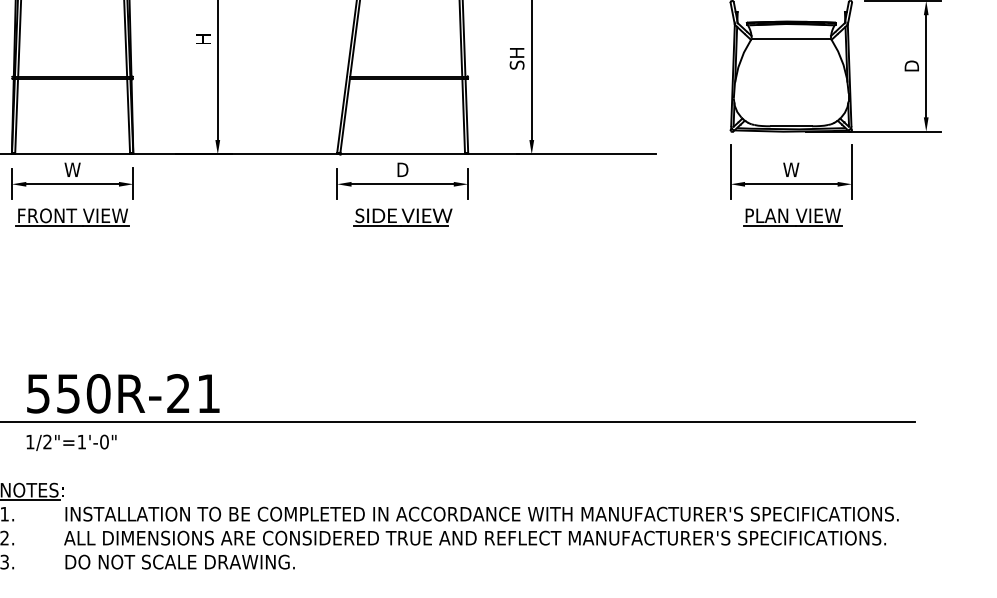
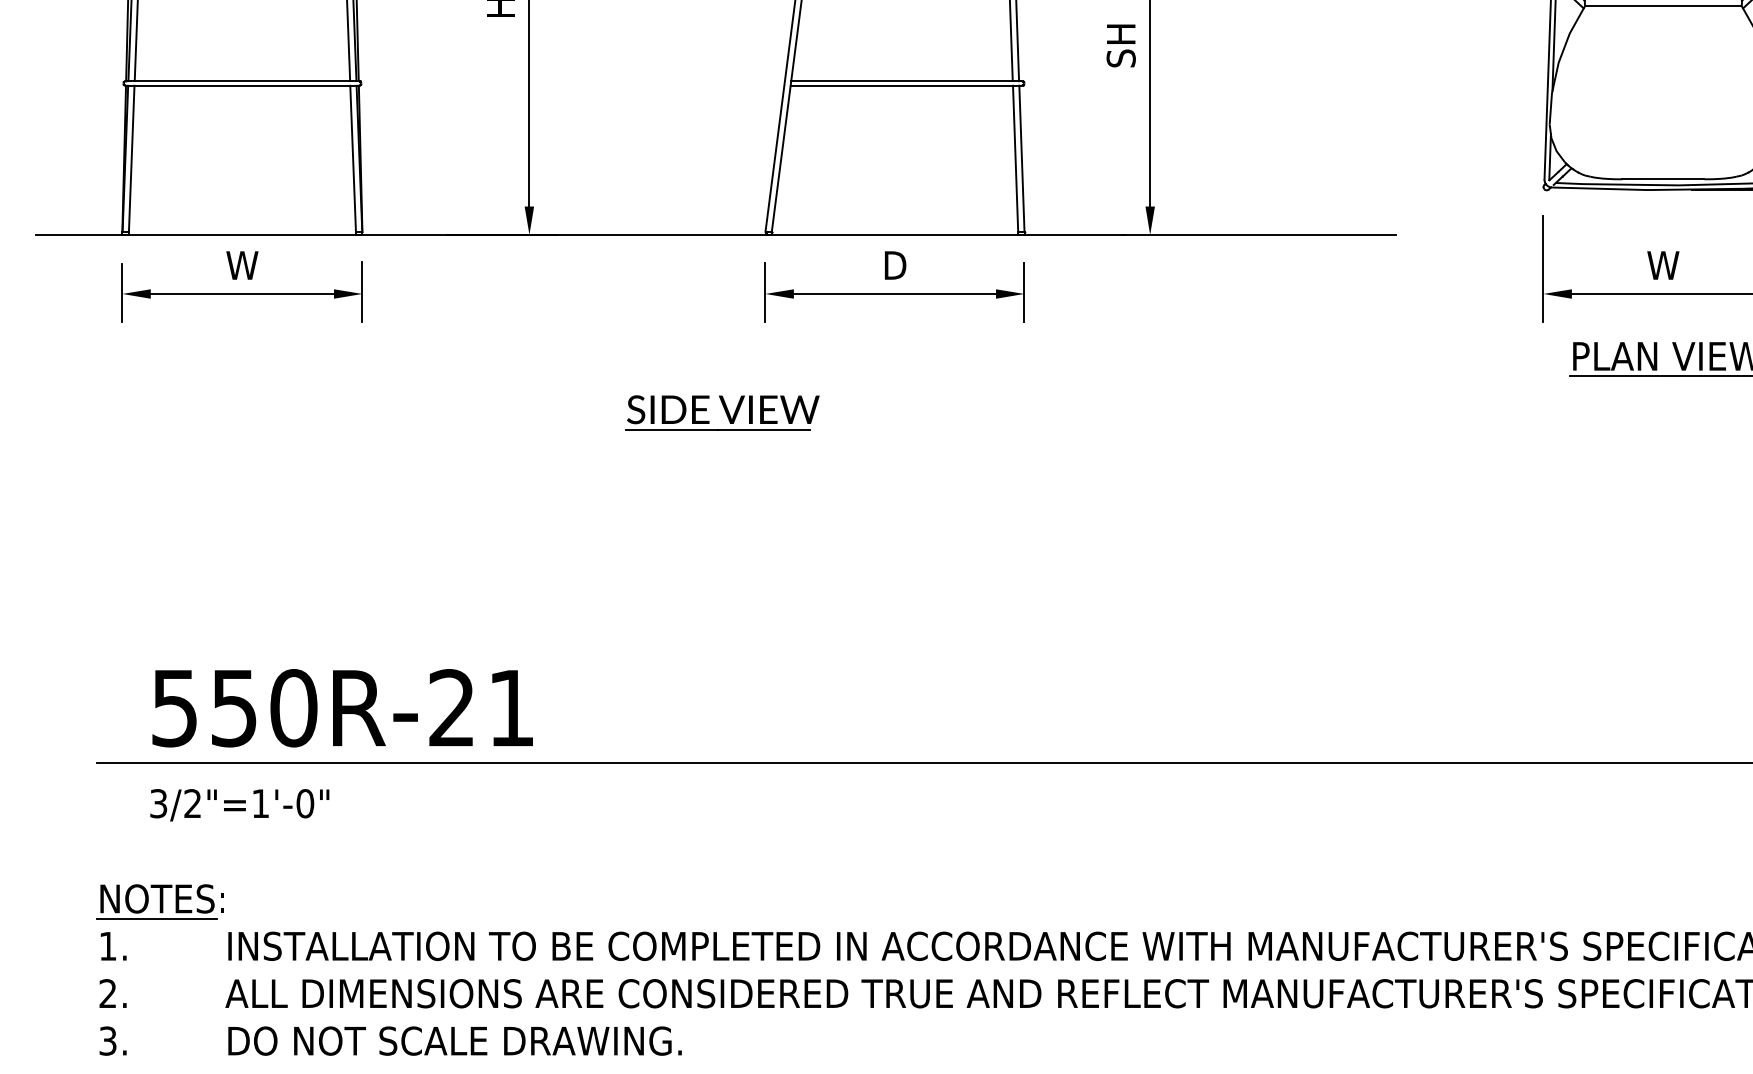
part: (72, 217) -> (242, 359), removed
part: (402, 217) -> (720, 413), moved
text: (30, 441) -> (159, 802), 1/2"=1'-0" -> 3/2"=1'-0"

